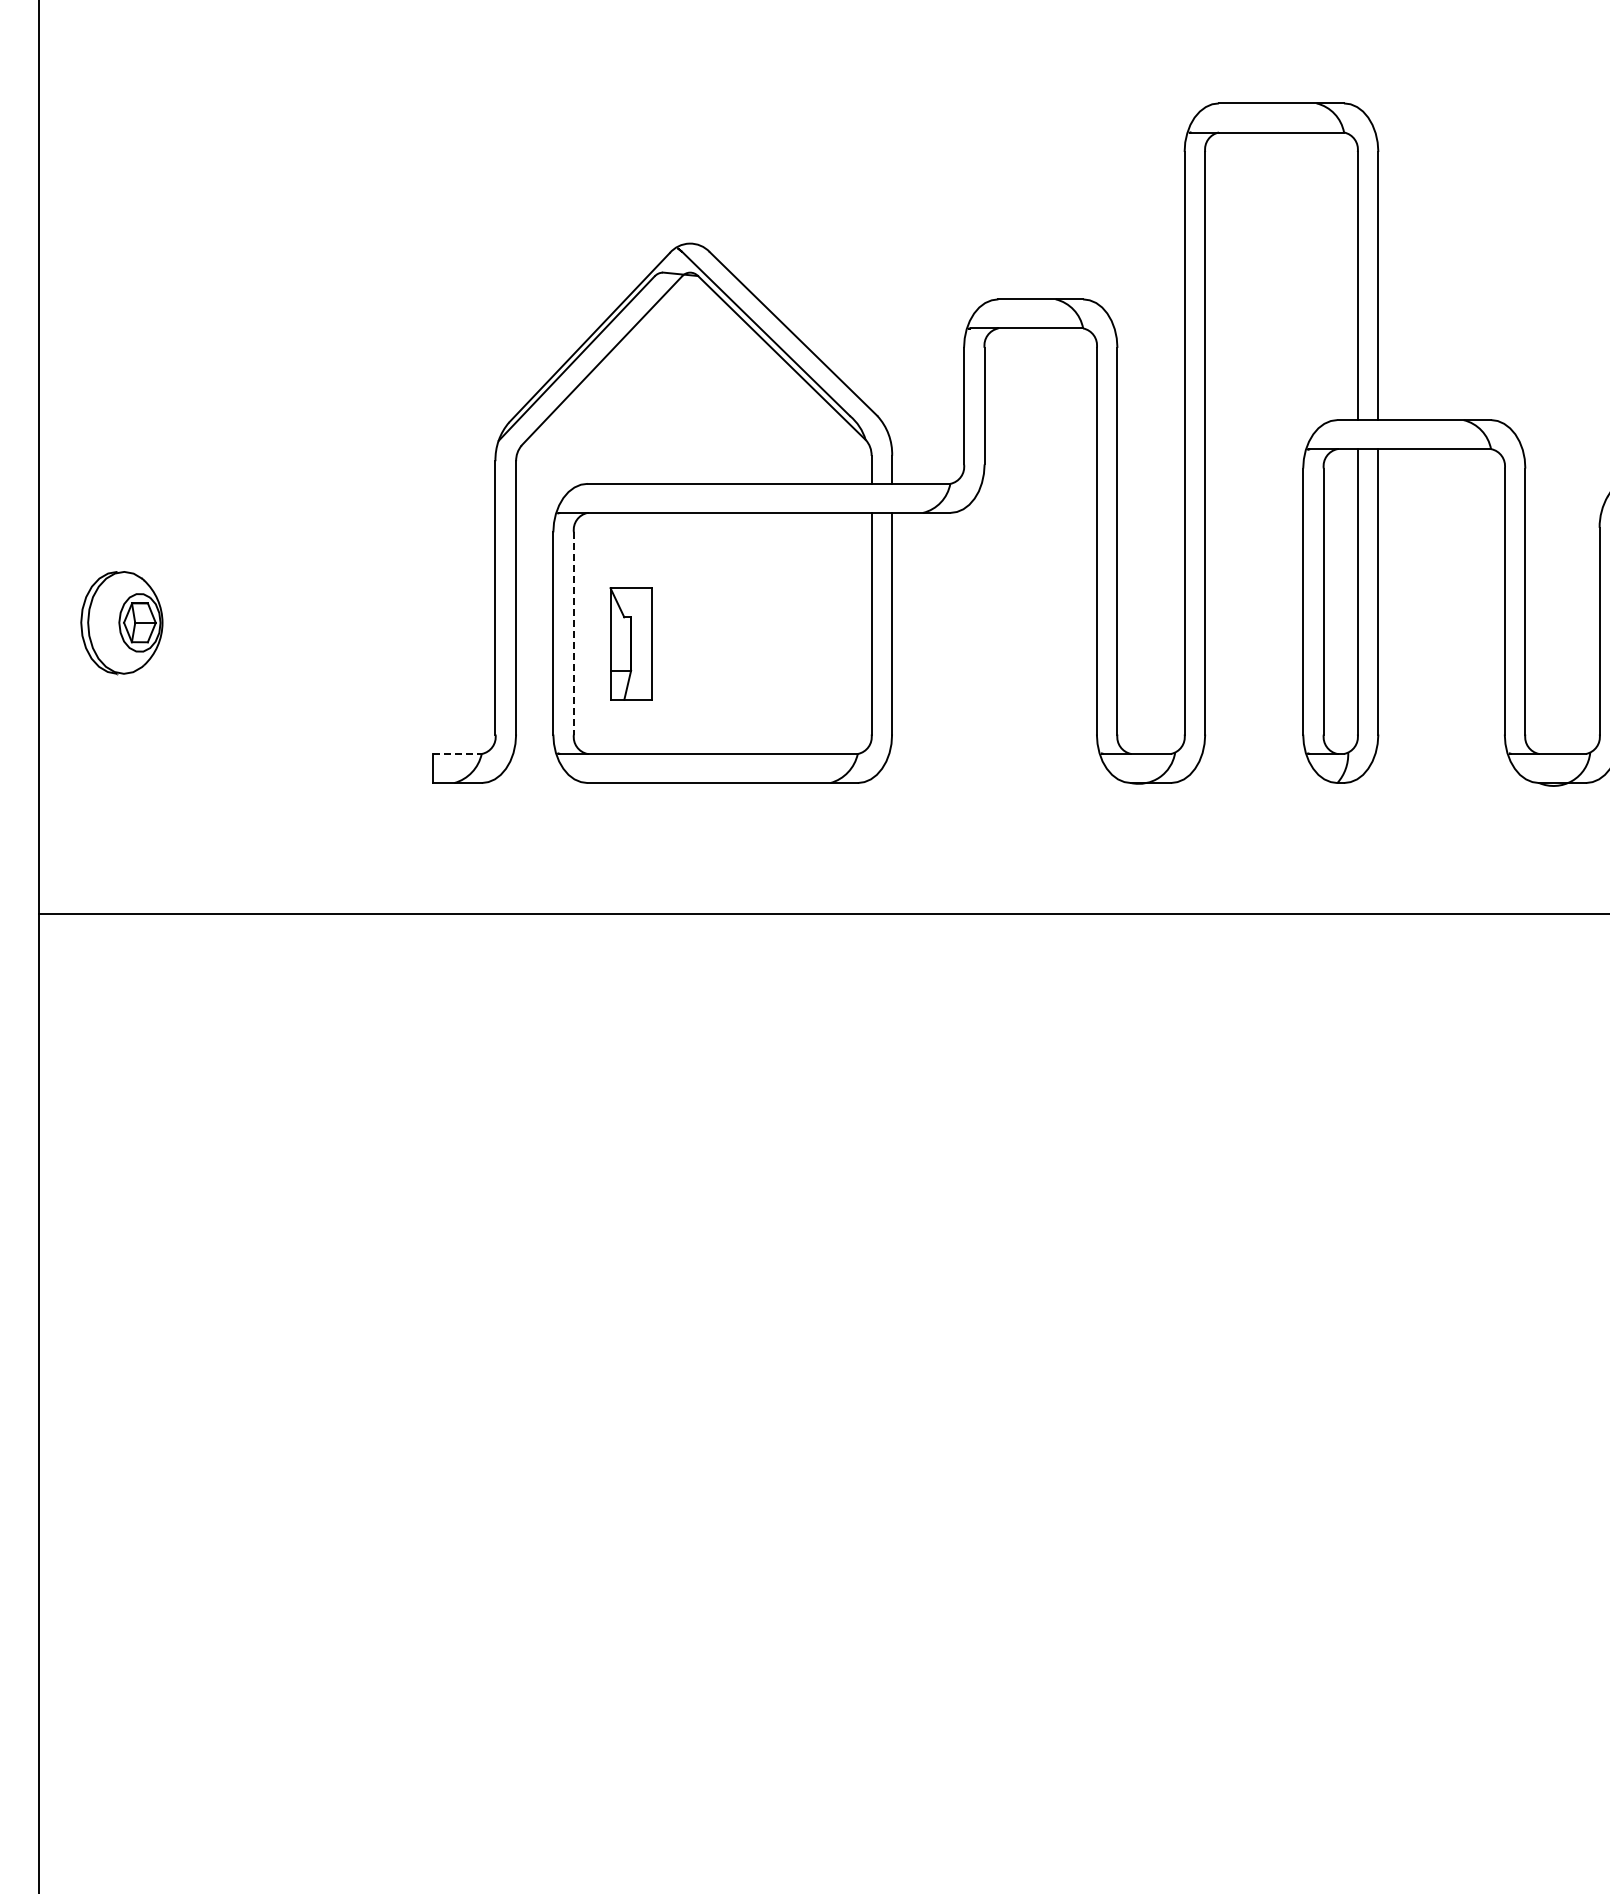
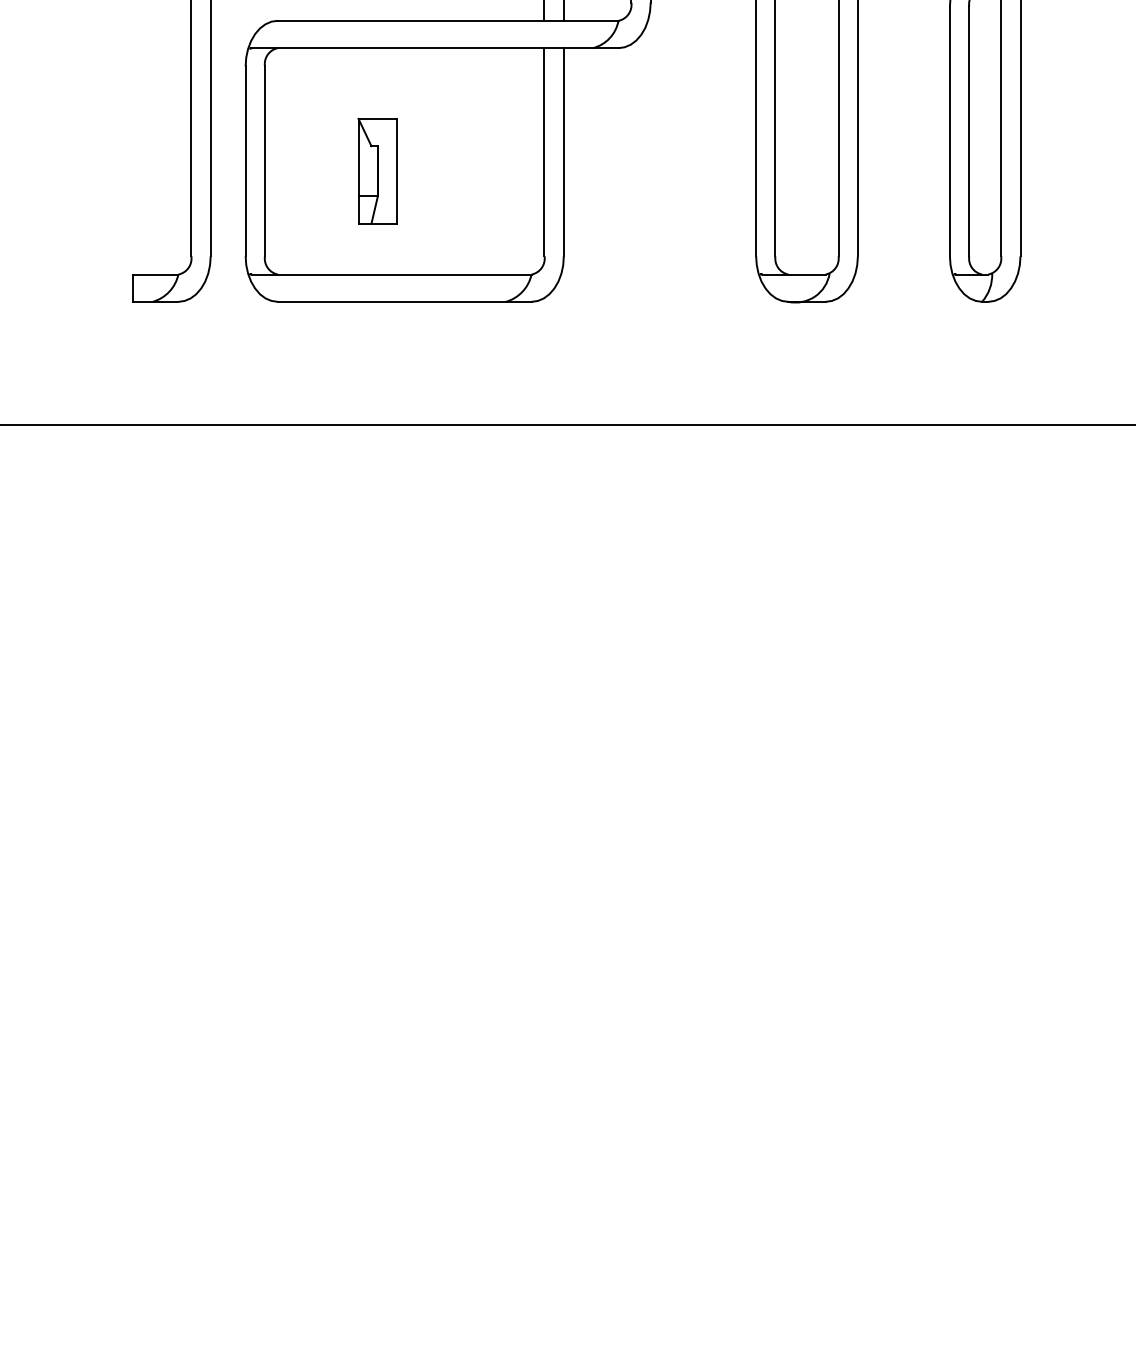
line: (573, 633) -> (264, 161), dashed -> solid
part: (630, 643) -> (377, 170), moved
line: (457, 753) -> (155, 274), dashed -> solid

